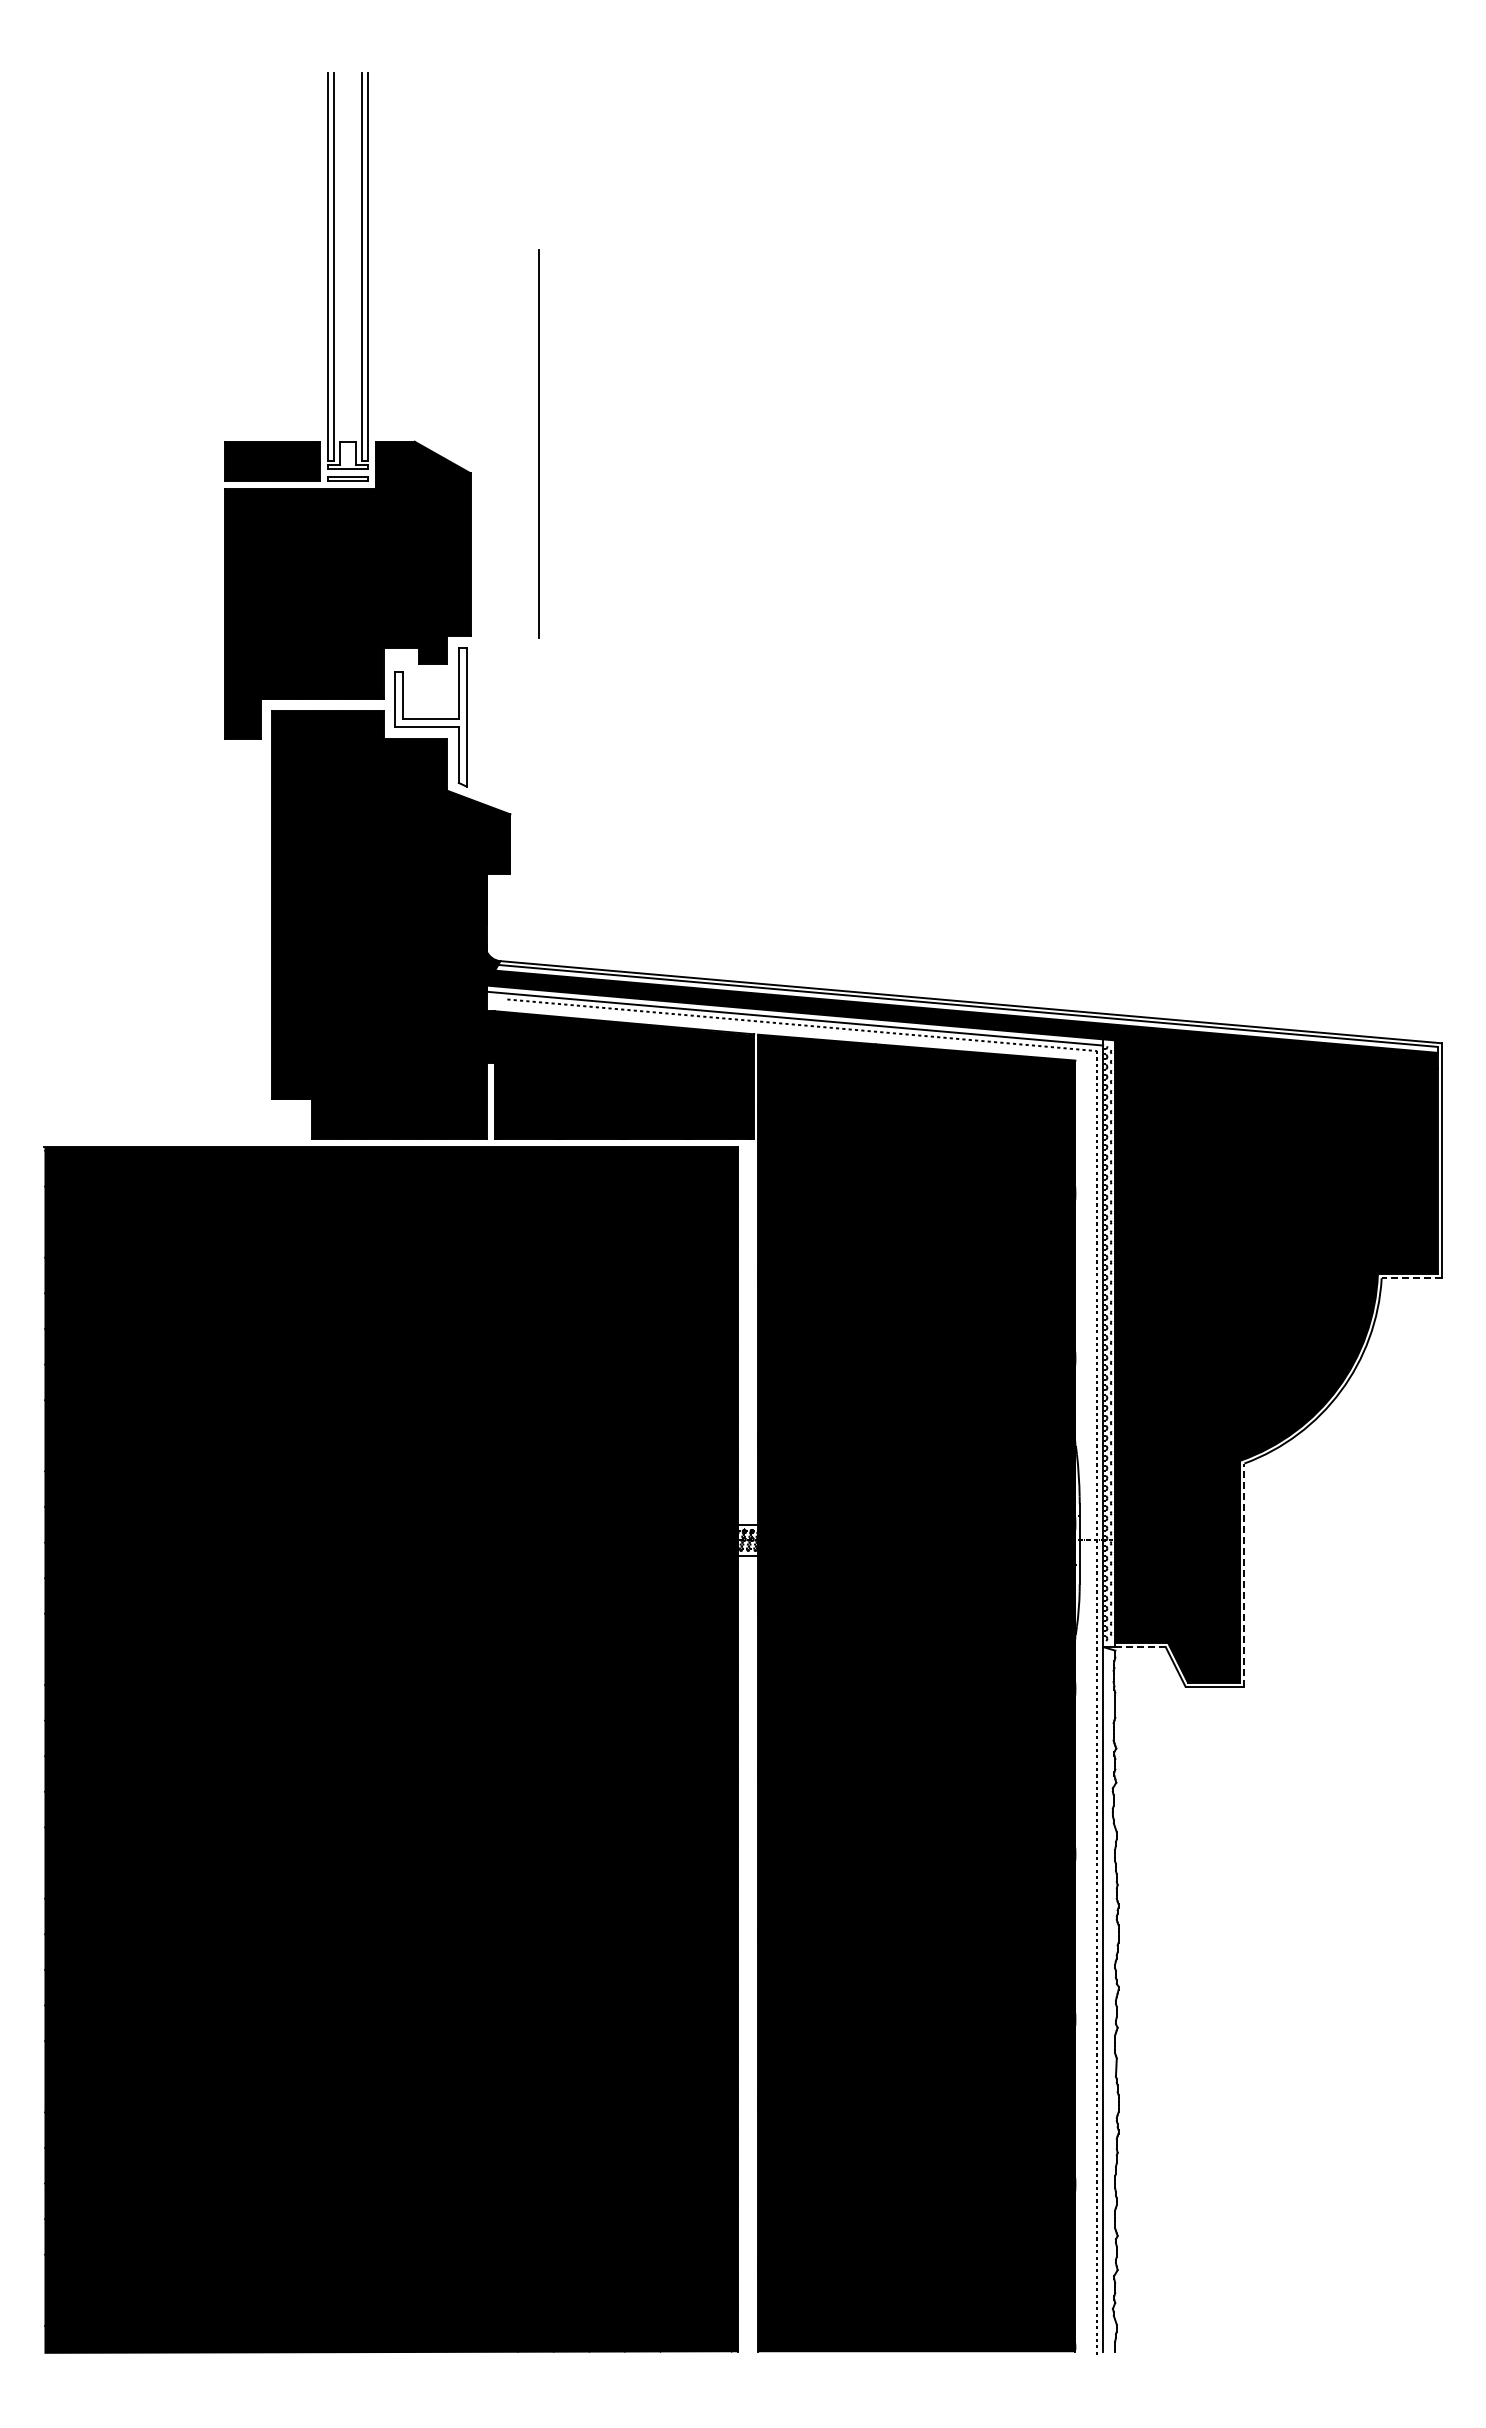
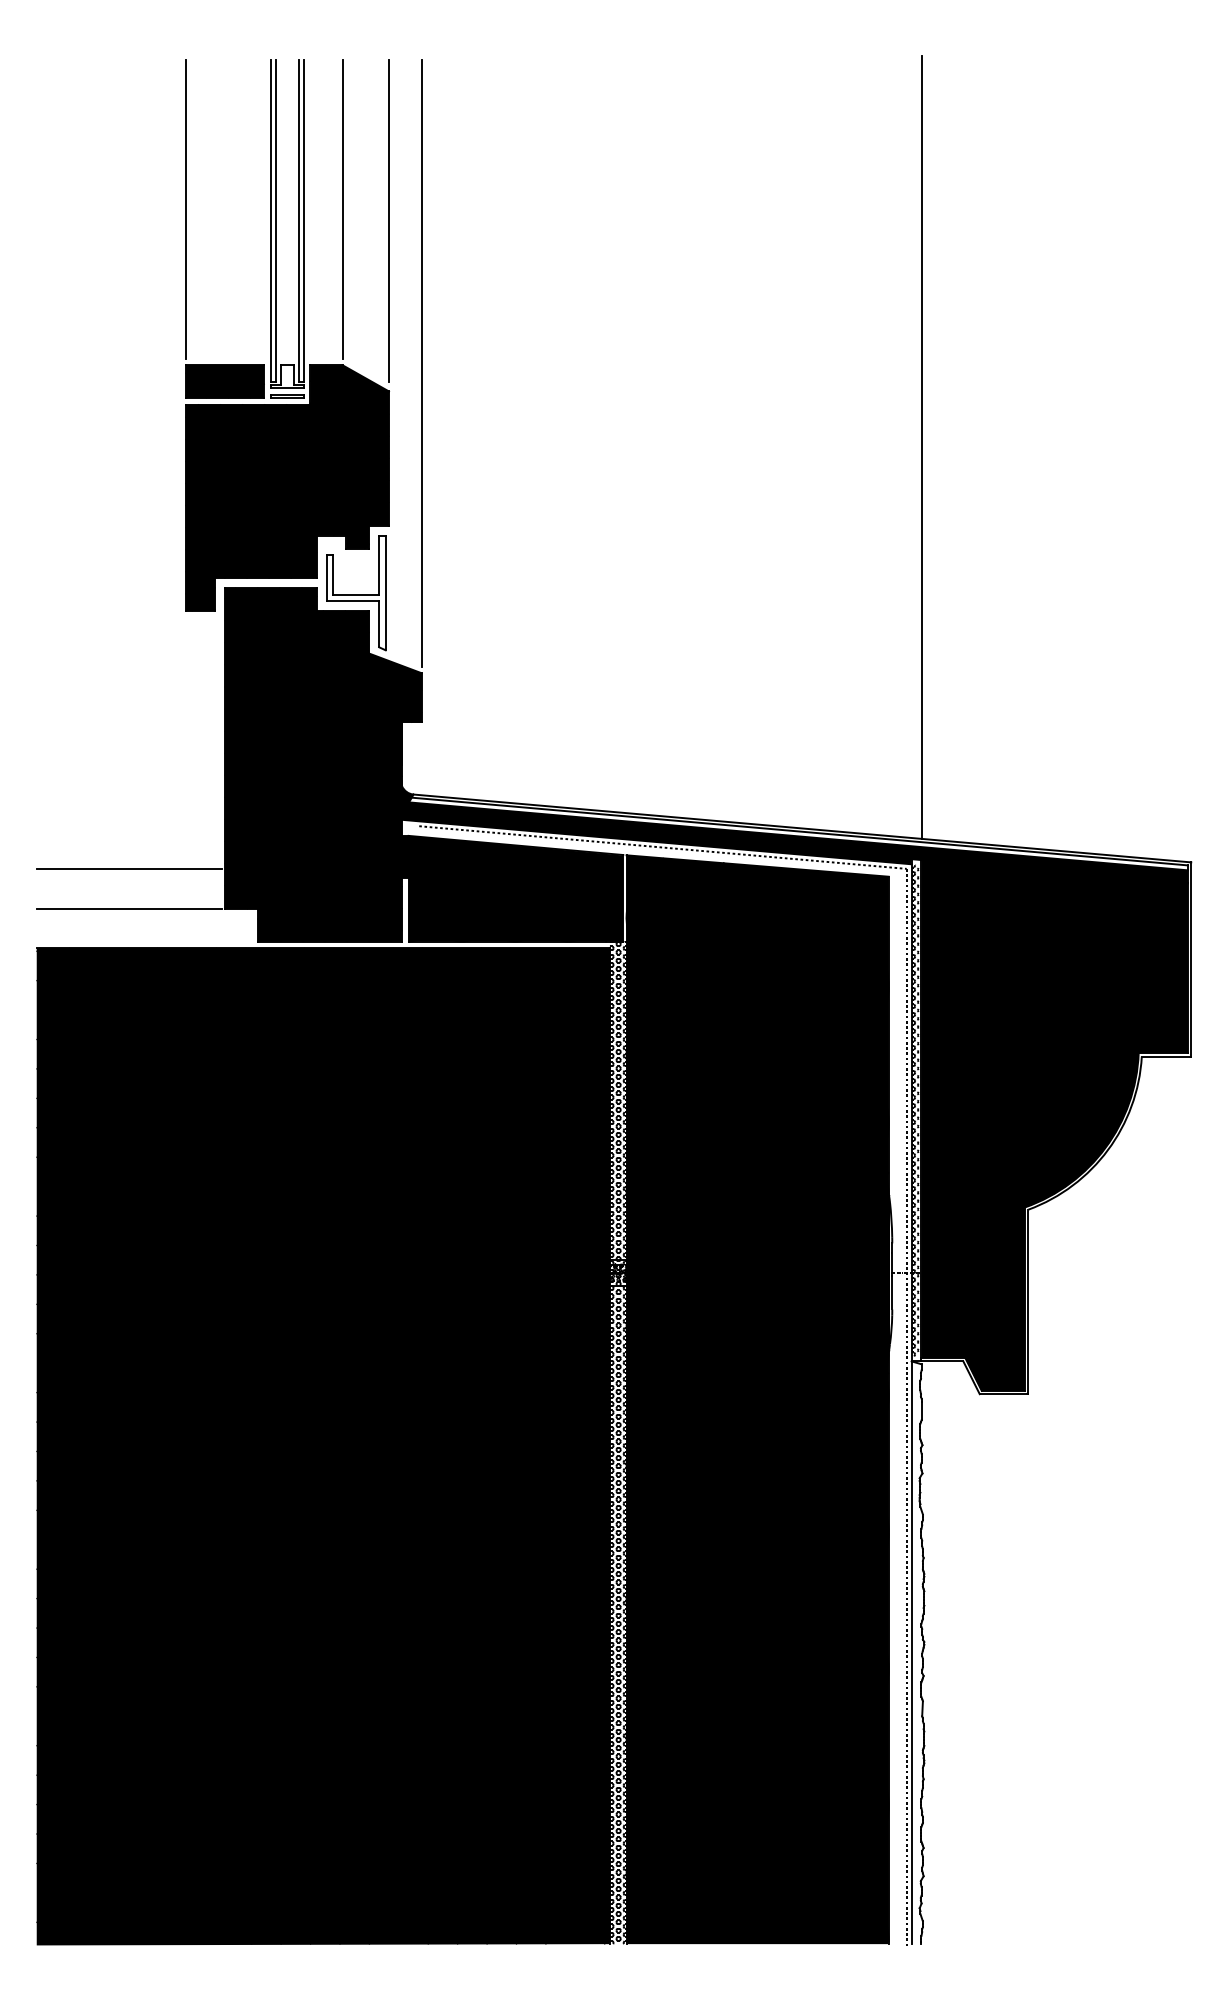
line: (224, 252) -> (185, 208), added
line: (414, 252) -> (342, 208), added
line: (510, 439) -> (421, 363), added
line: (538, 443) -> (388, 220), moved
line: (1115, 540) -> (921, 446), added
fill: (794, 1015) -> (656, 839), added
line: (156, 1051) -> (129, 869), added
line: (156, 1099) -> (129, 908), added
line: (1411, 1278) -> (1166, 1056), dashed -> solid
line: (1244, 1575) -> (1028, 1302), dashed -> solid
line: (1140, 1647) -> (942, 1361), dashed -> solid
hatch: (748, 1745) -> (618, 1442), added

